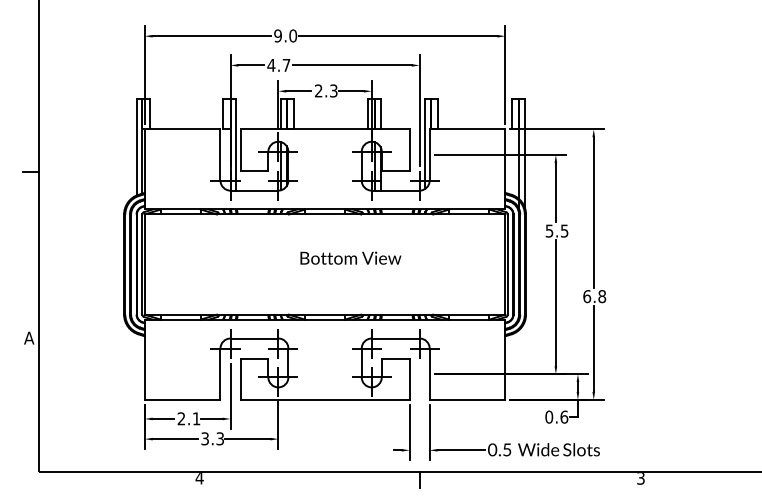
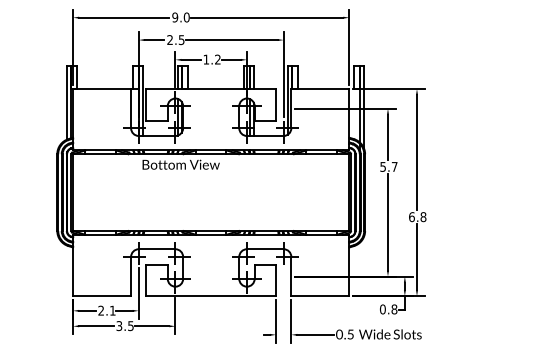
text: (278, 64) -> (175, 39), 4.7 -> 2.5
text: (326, 90) -> (212, 59), 2.3 -> 1.2
text: (564, 230) -> (394, 166), 5.5 -> 5.7
text: (350, 257) -> (180, 164), moved
text: (564, 416) -> (394, 308), 0.6 -> 0.8
text: (219, 438) -> (130, 325), 3.3 -> 3.5

